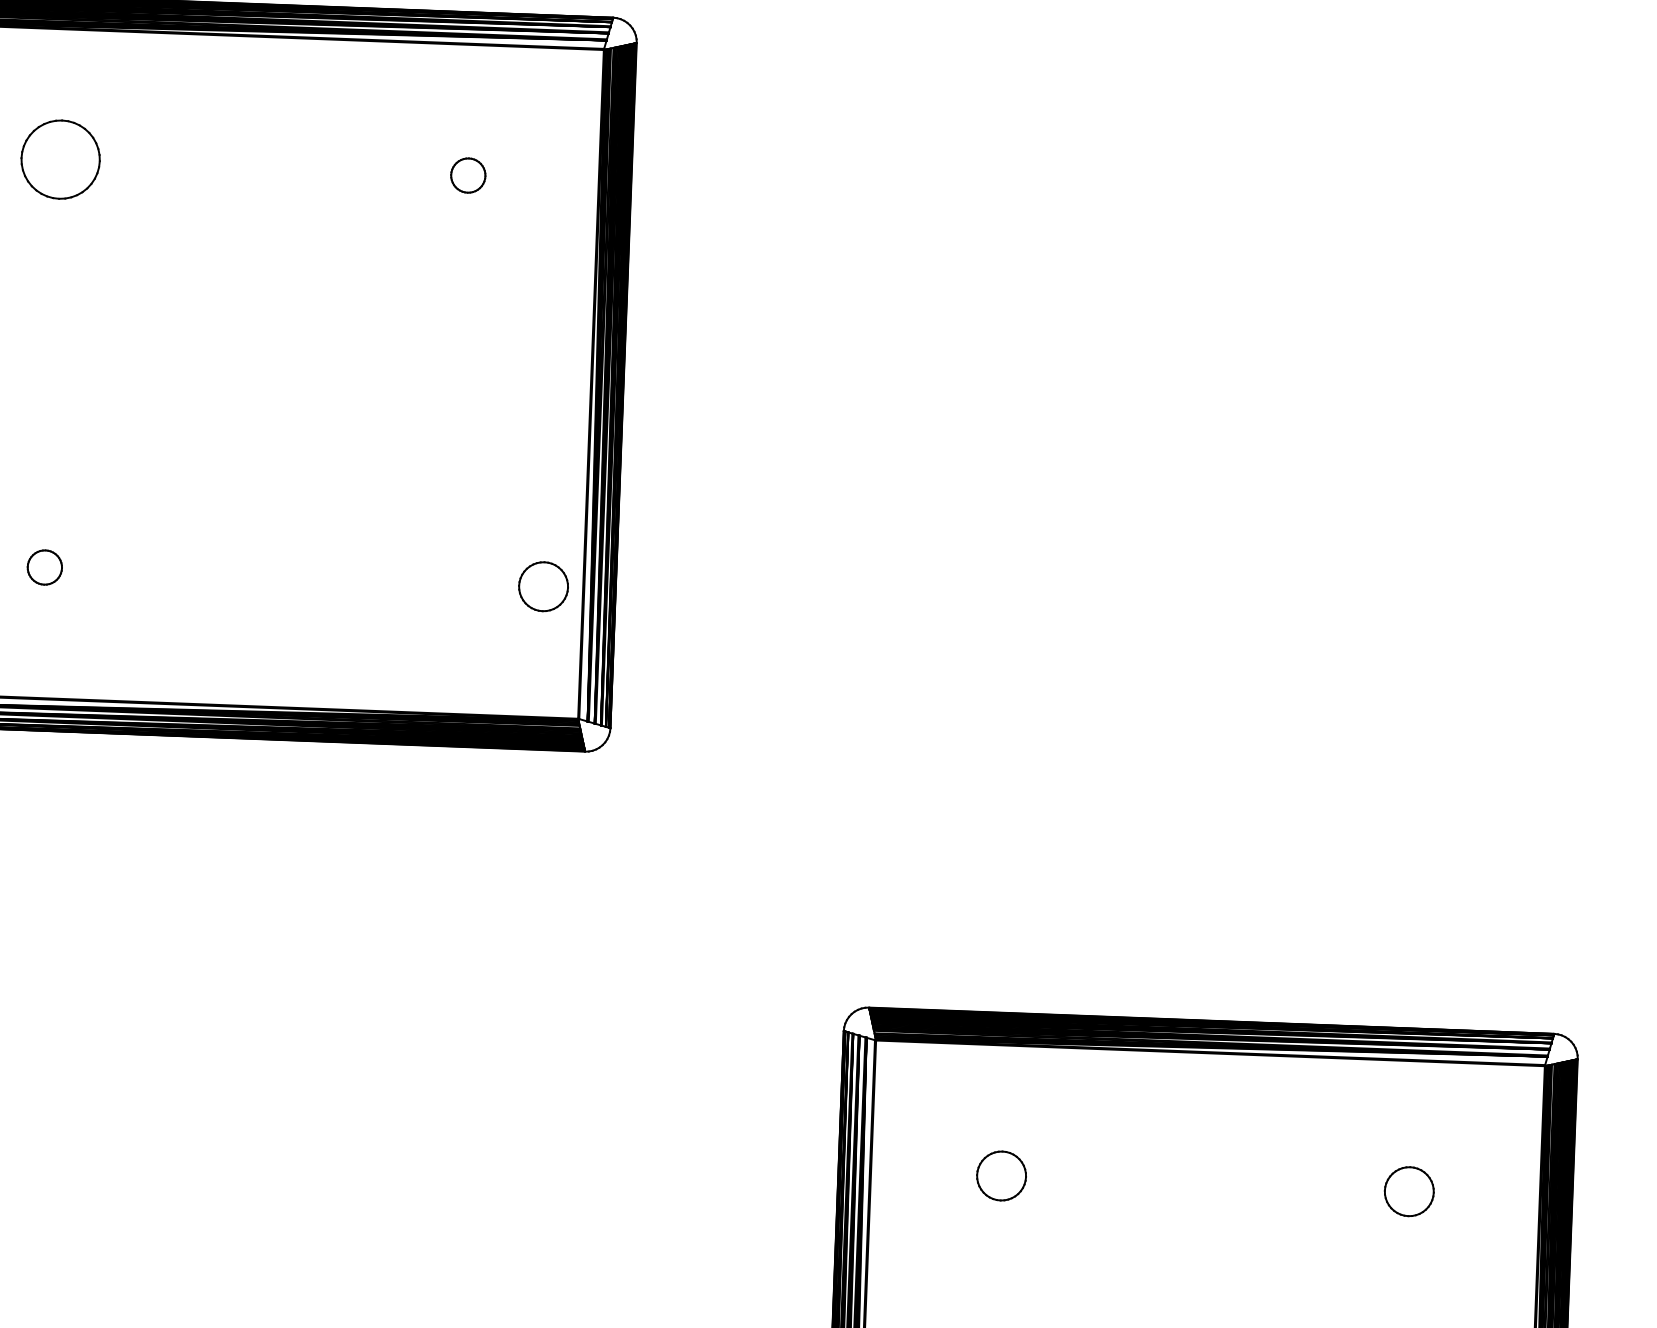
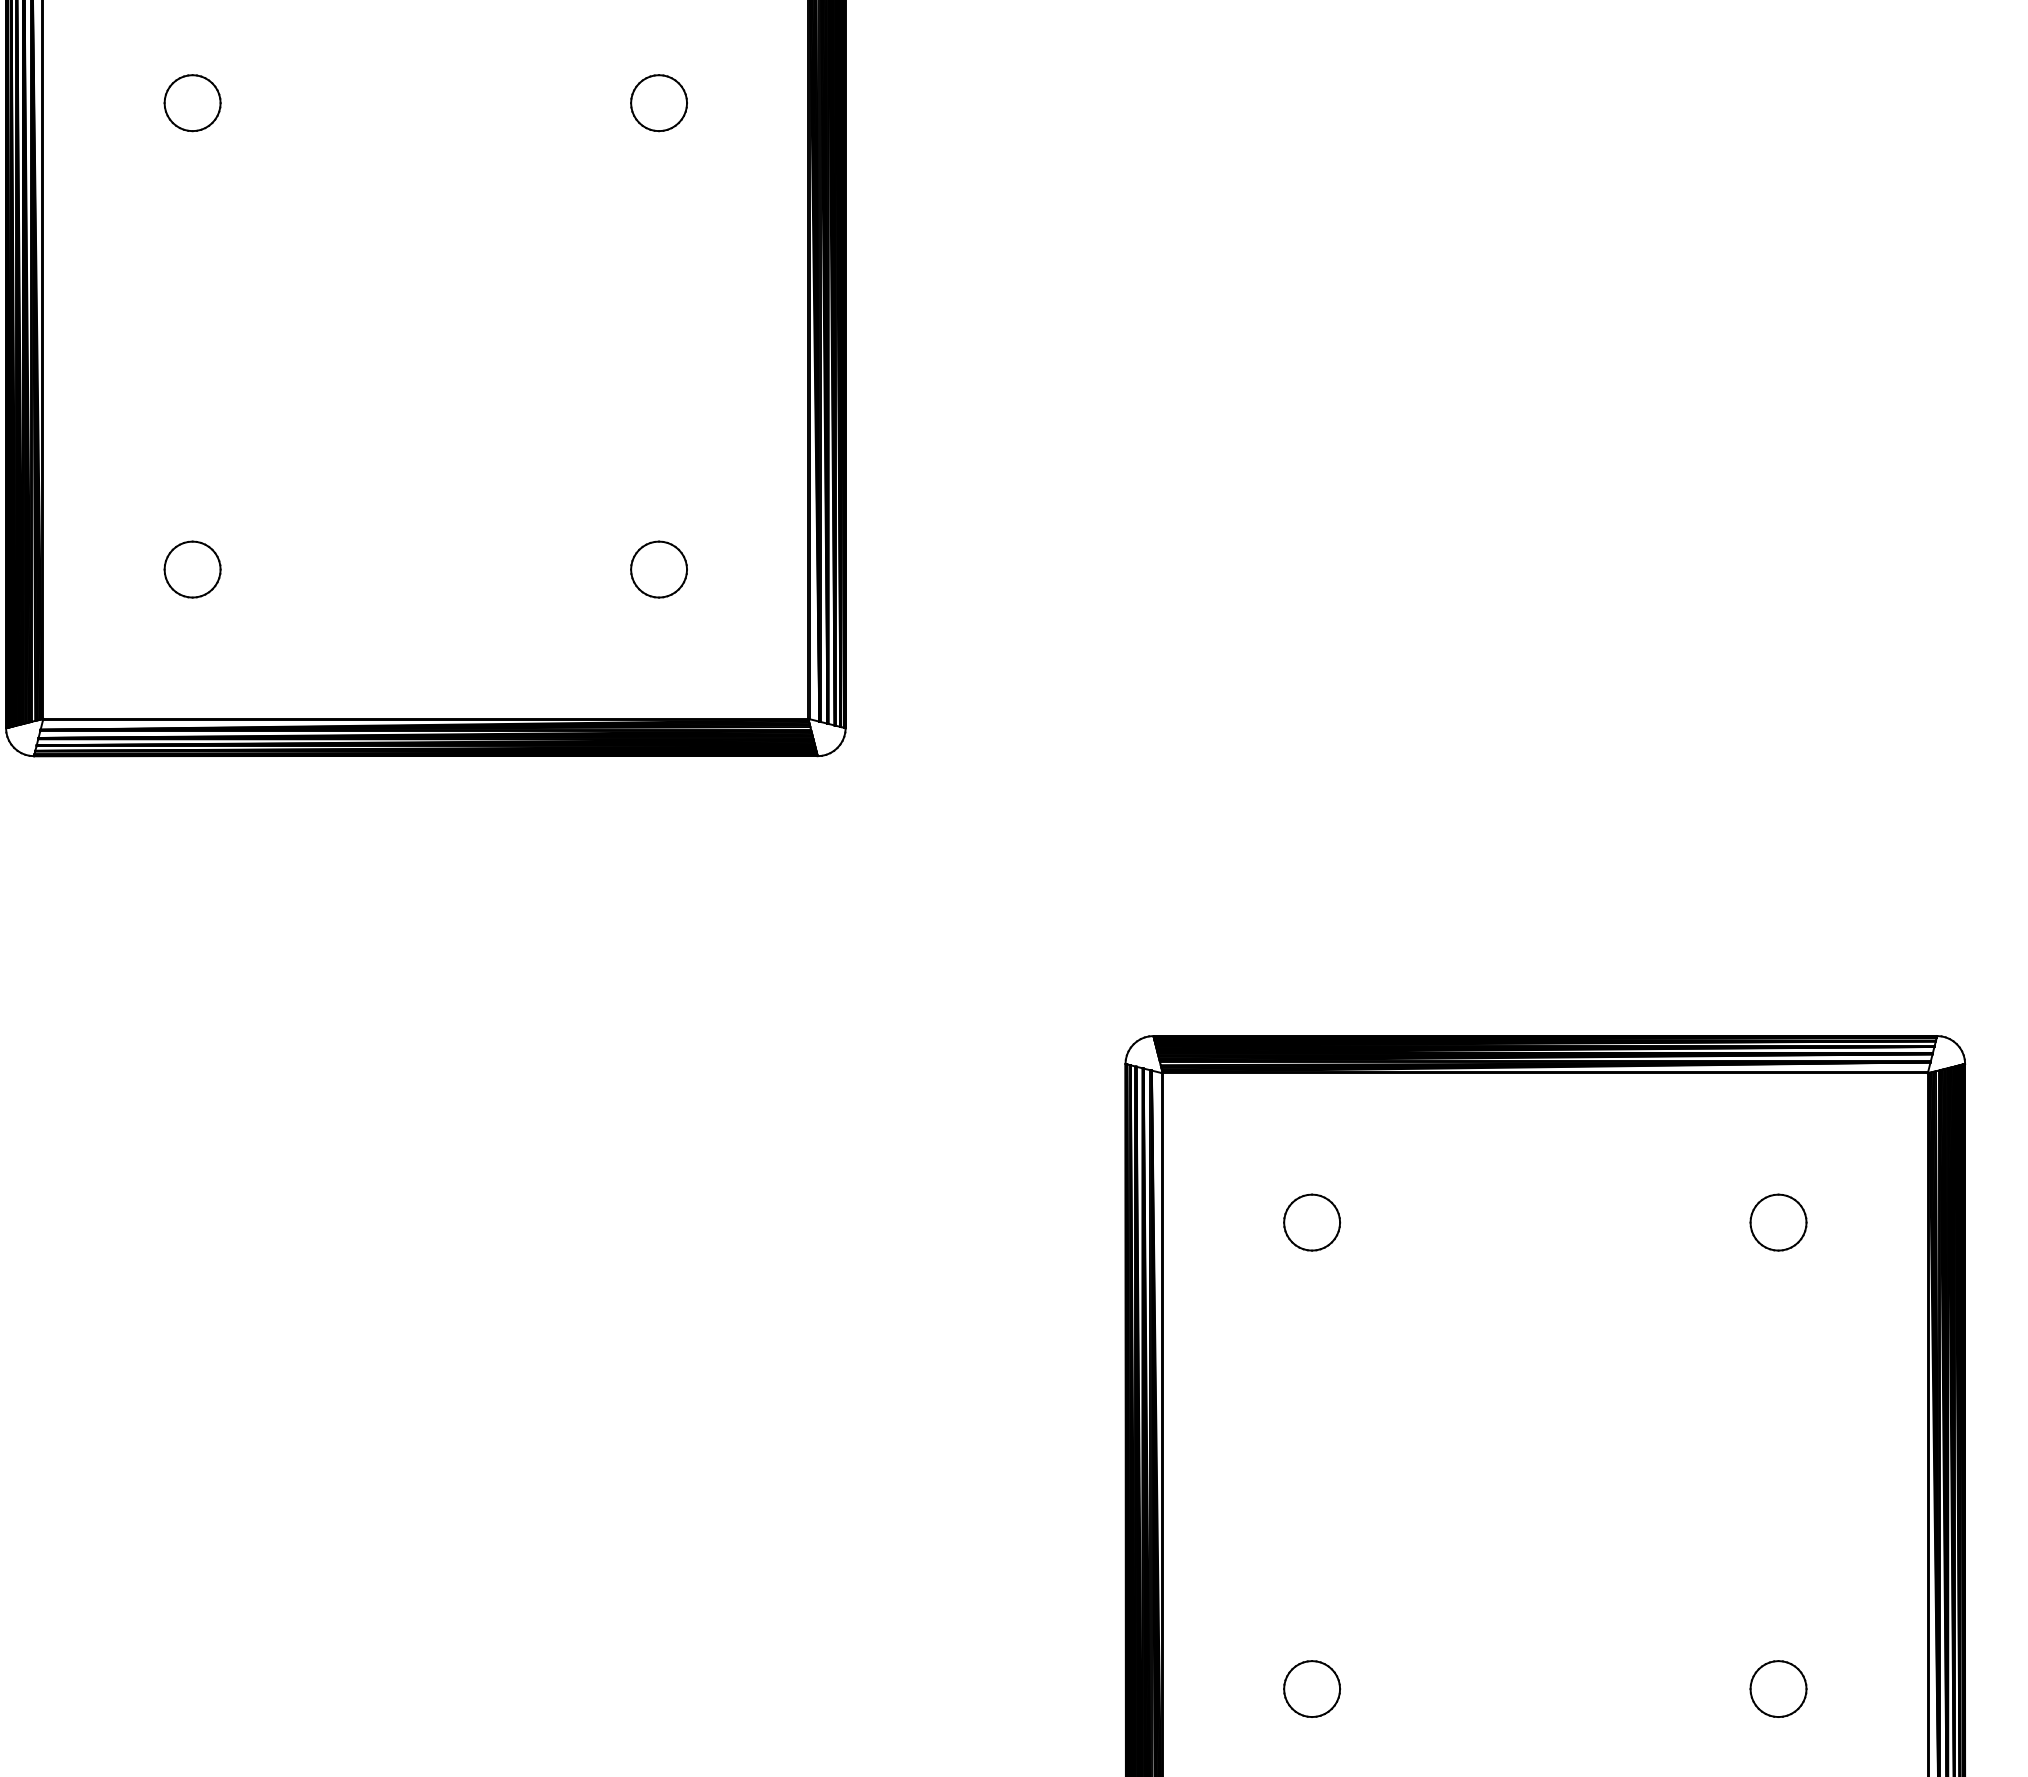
part: (60, 160) -> (192, 103), size x0.62
part: (467, 175) -> (658, 103), size x1.43
part: (44, 567) -> (192, 569), size x1.43
part: (543, 586) -> (658, 569), moved

